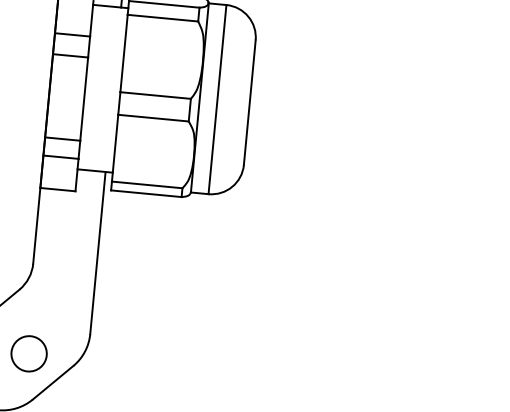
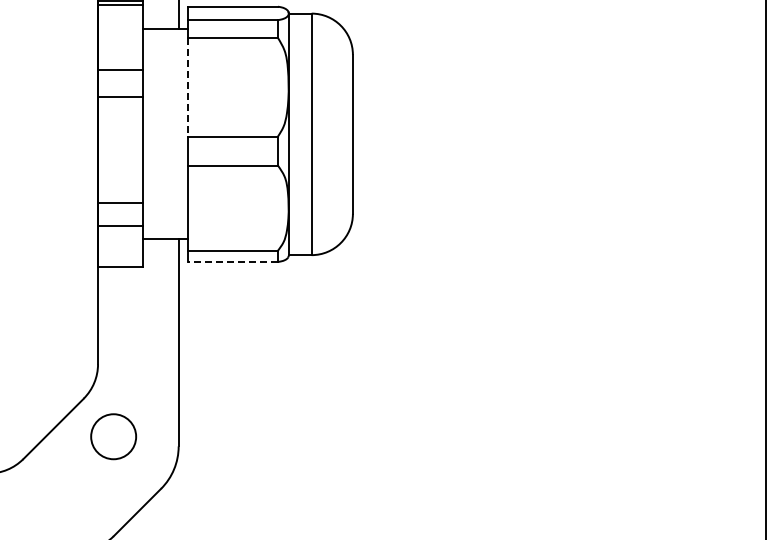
line: (123, 53) -> (187, 87), solid -> dashed
line: (146, 194) -> (232, 262), solid -> dashed
circle: (29, 353) -> (113, 436), moved

